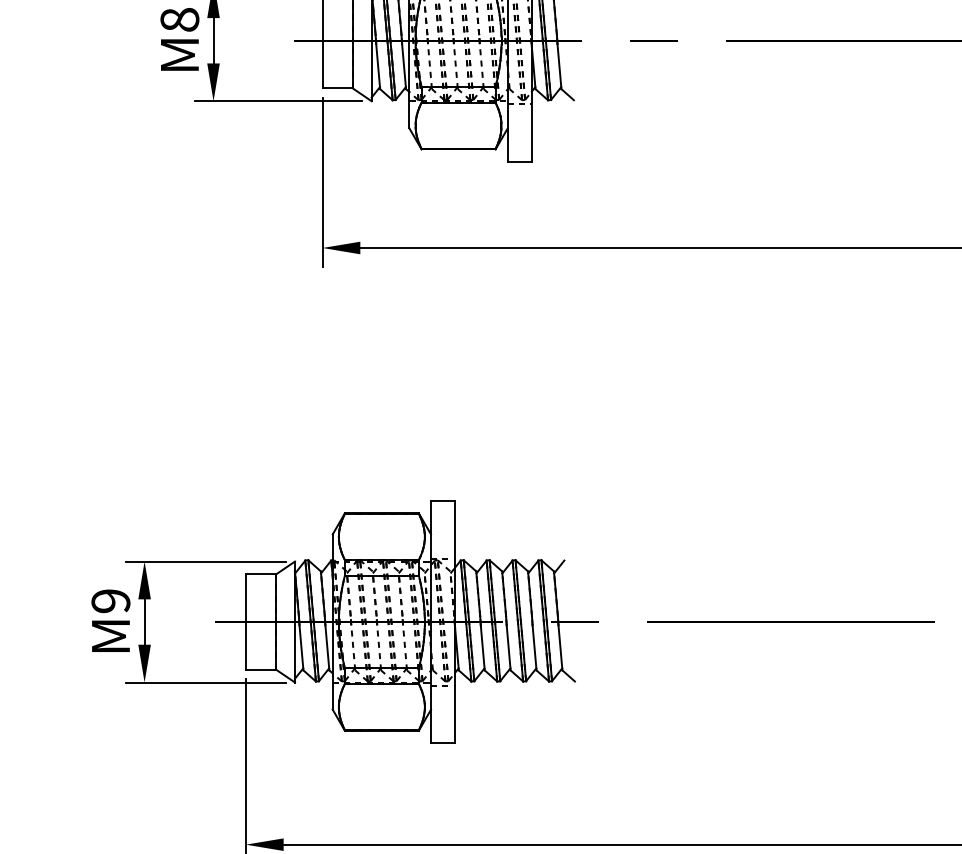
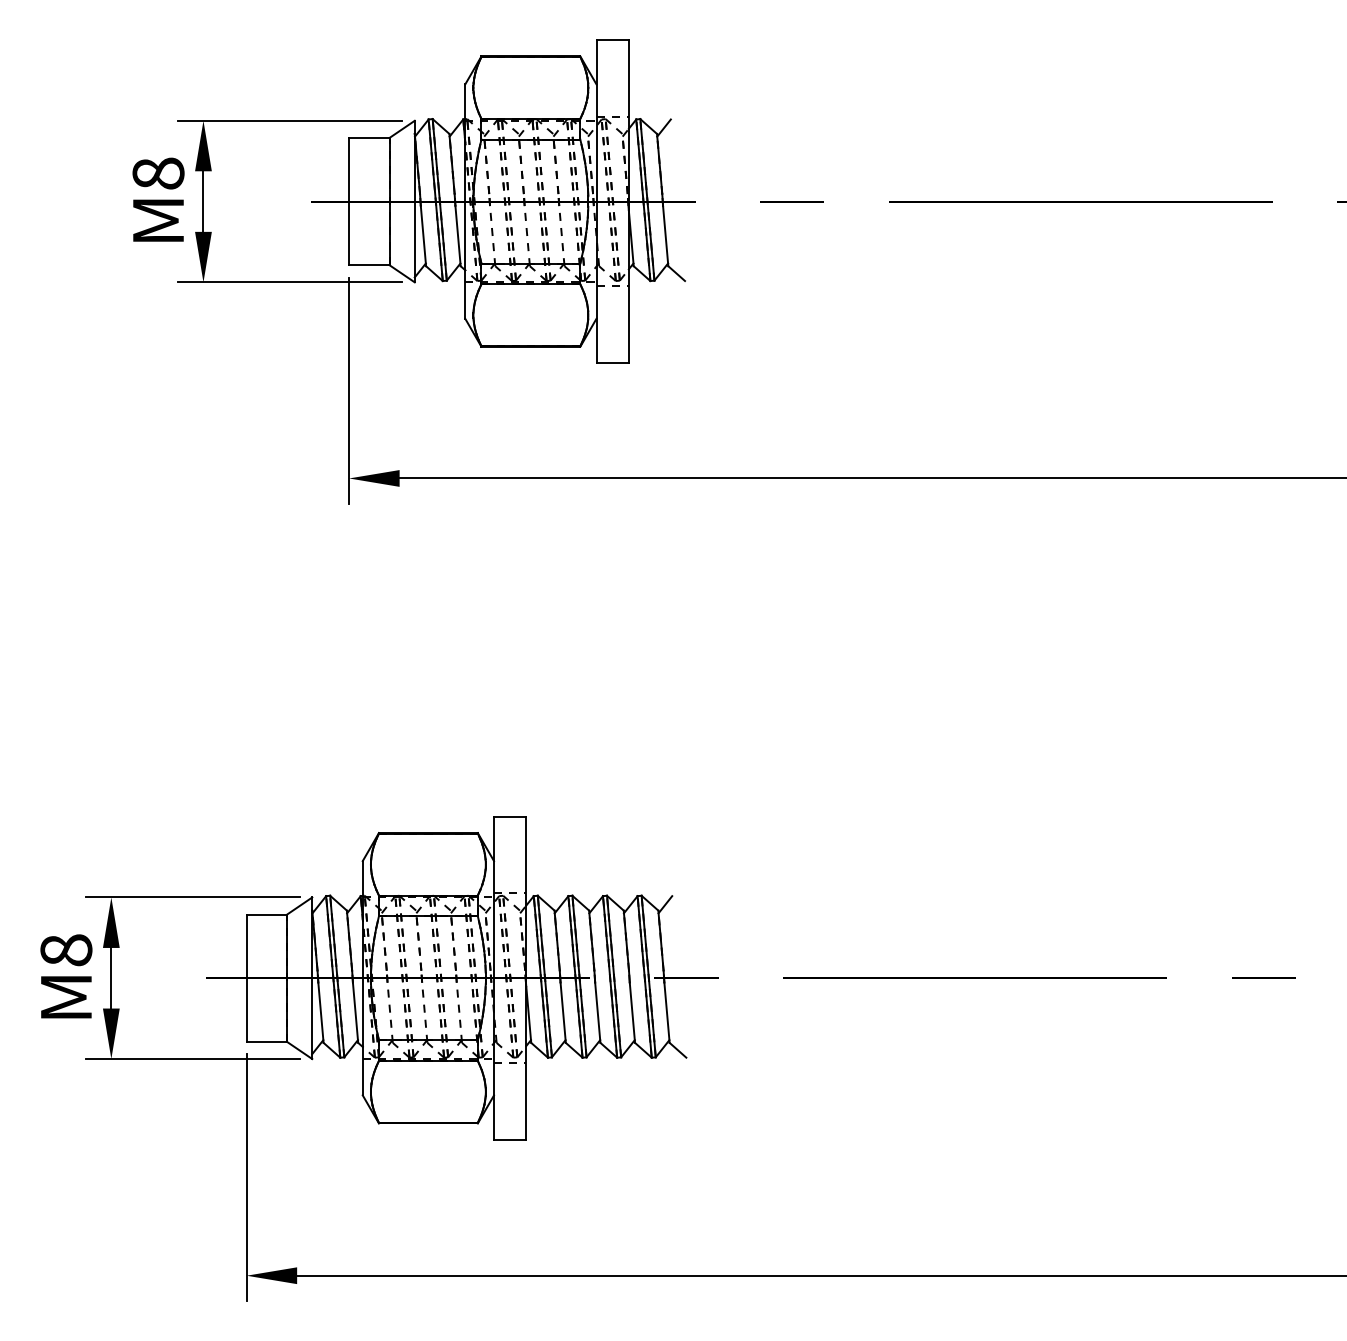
text: (111, 601) -> (66, 950), 9 -> 8

